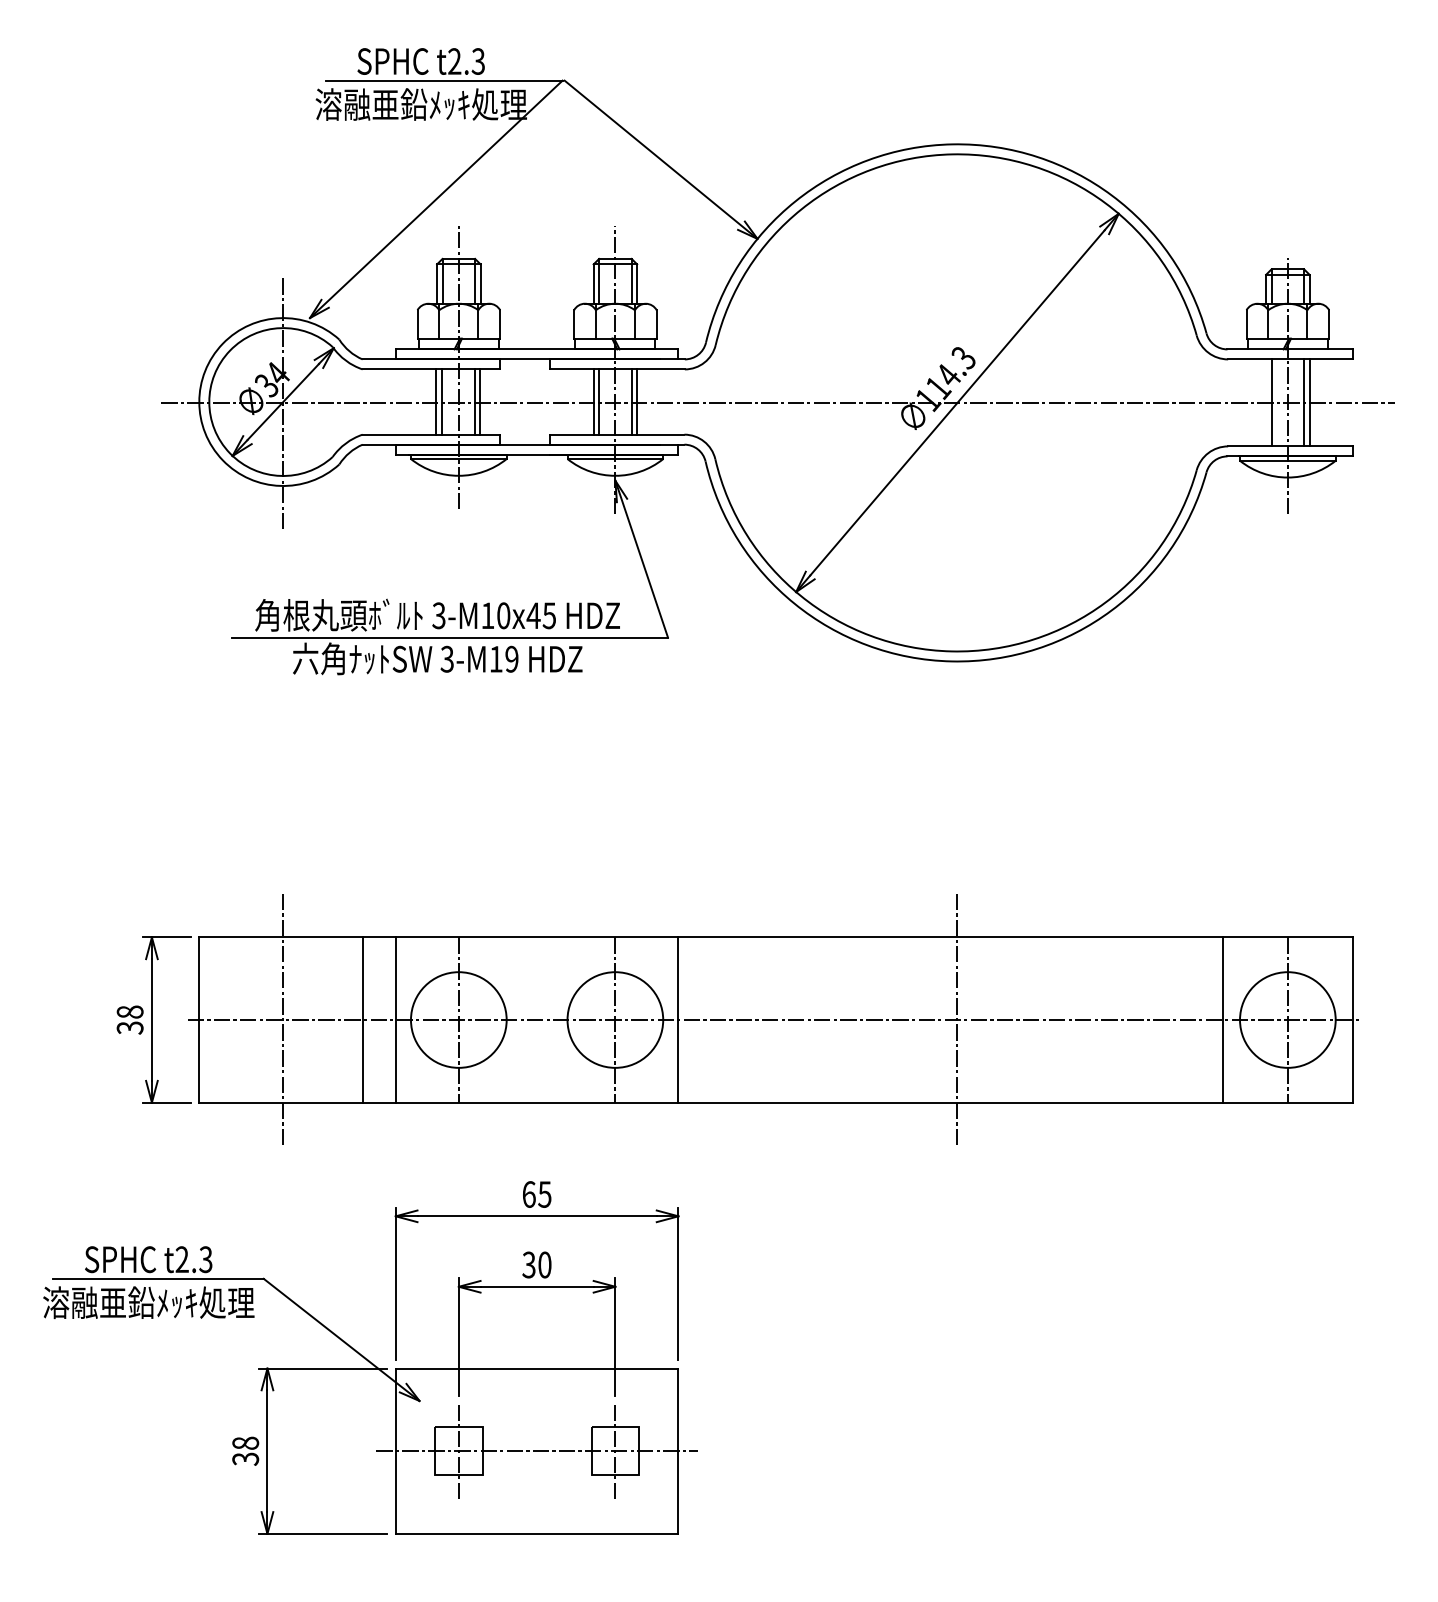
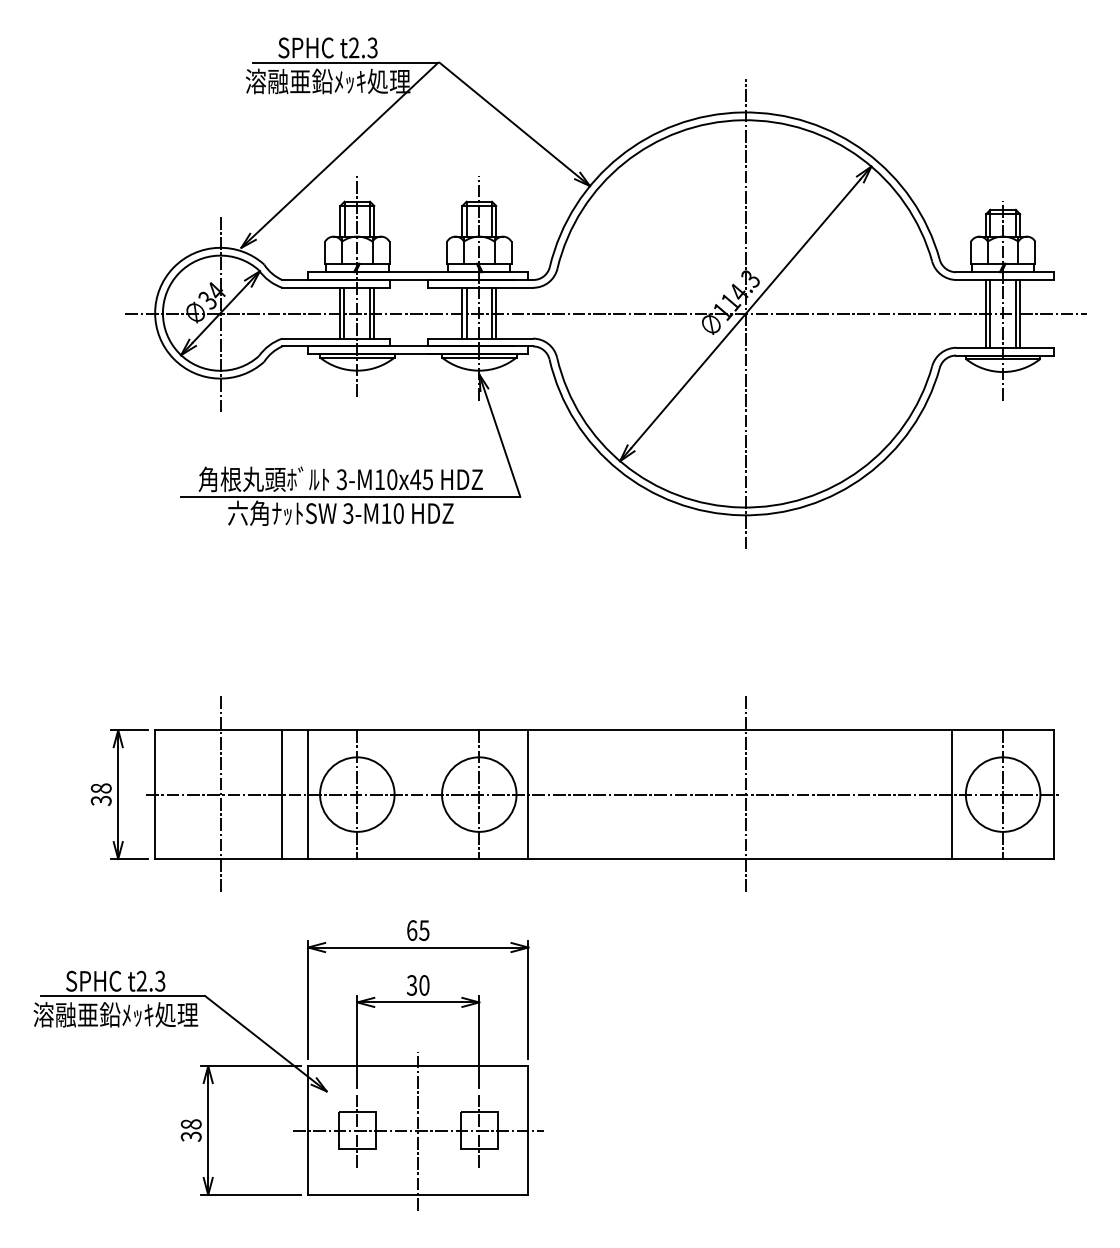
line: (957, 402) -> (745, 313), added
line: (1266, 402) -> (986, 313), added
text: (511, 658) -> (398, 512), 3-M19 -> 3-M10
line: (537, 1451) -> (418, 1130), added

